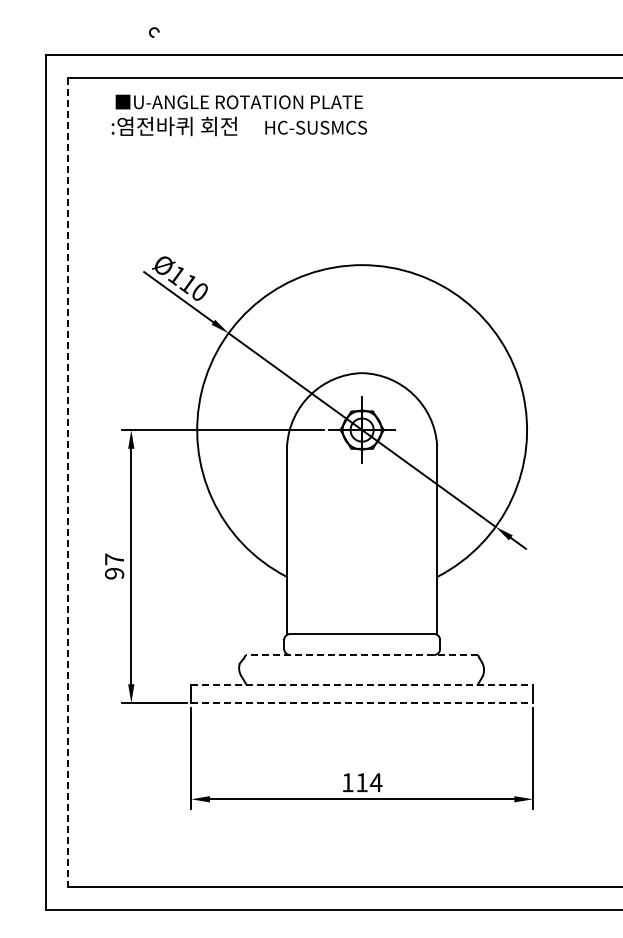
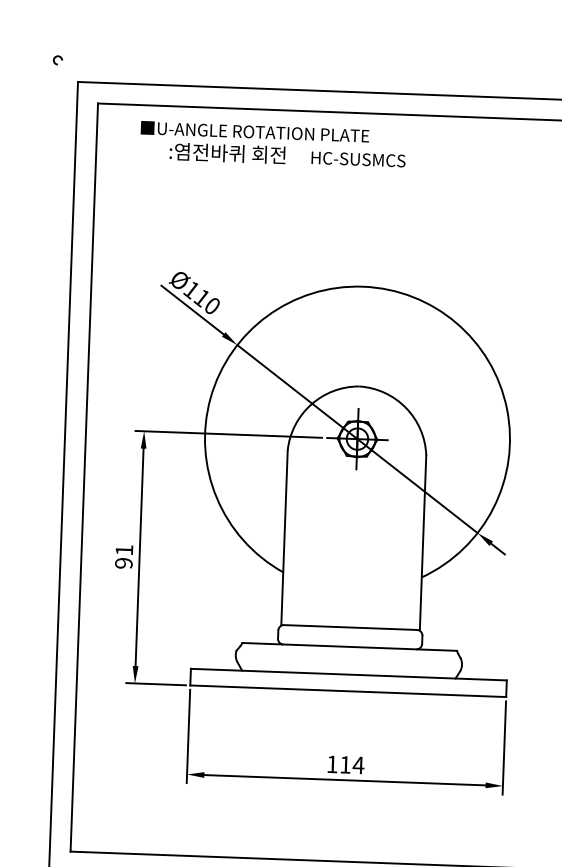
arc: (153, 29) -> (57, 57), moved
text: (239, 126) -> (287, 155), moved
line: (68, 482) -> (84, 477), dashed -> solid
text: (114, 559) -> (124, 550), 97 -> 91
line: (361, 655) -> (349, 647), dashed -> solid
line: (362, 685) -> (349, 675), dashed -> solid
line: (362, 703) -> (348, 691), dashed -> solid

